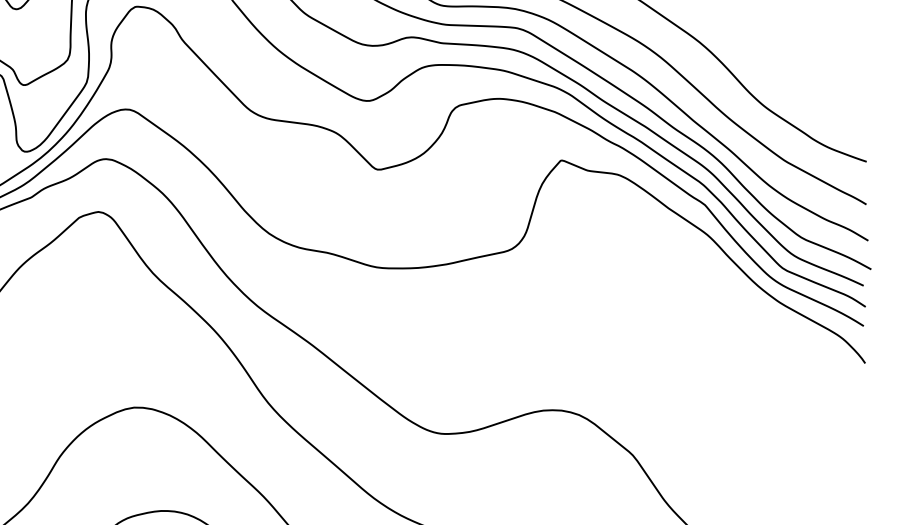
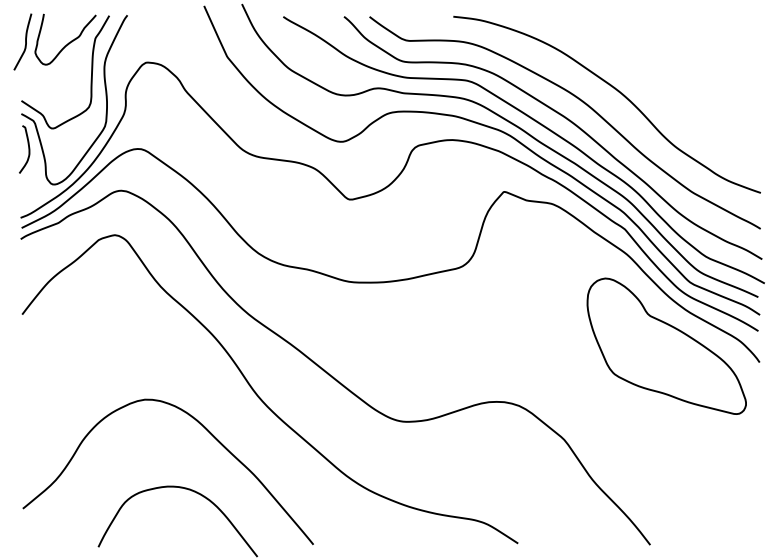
part: (754, 343) -> (666, 345), added

